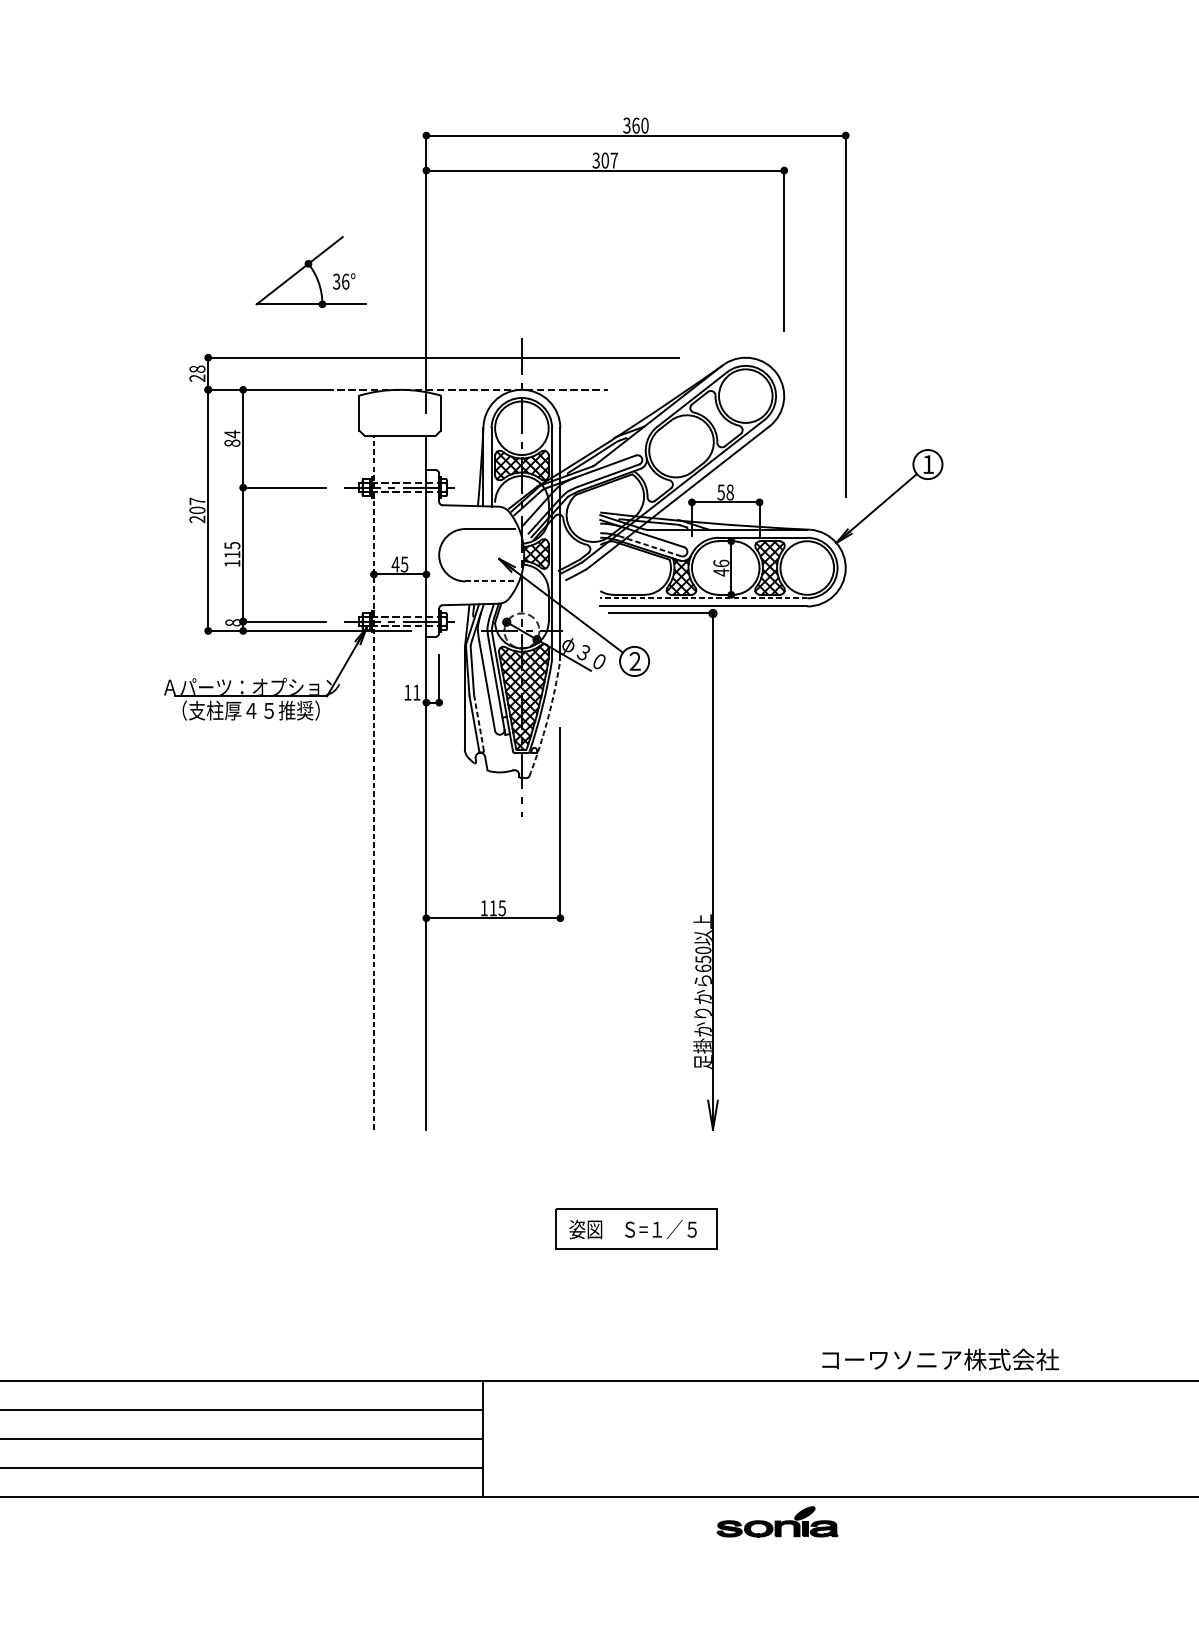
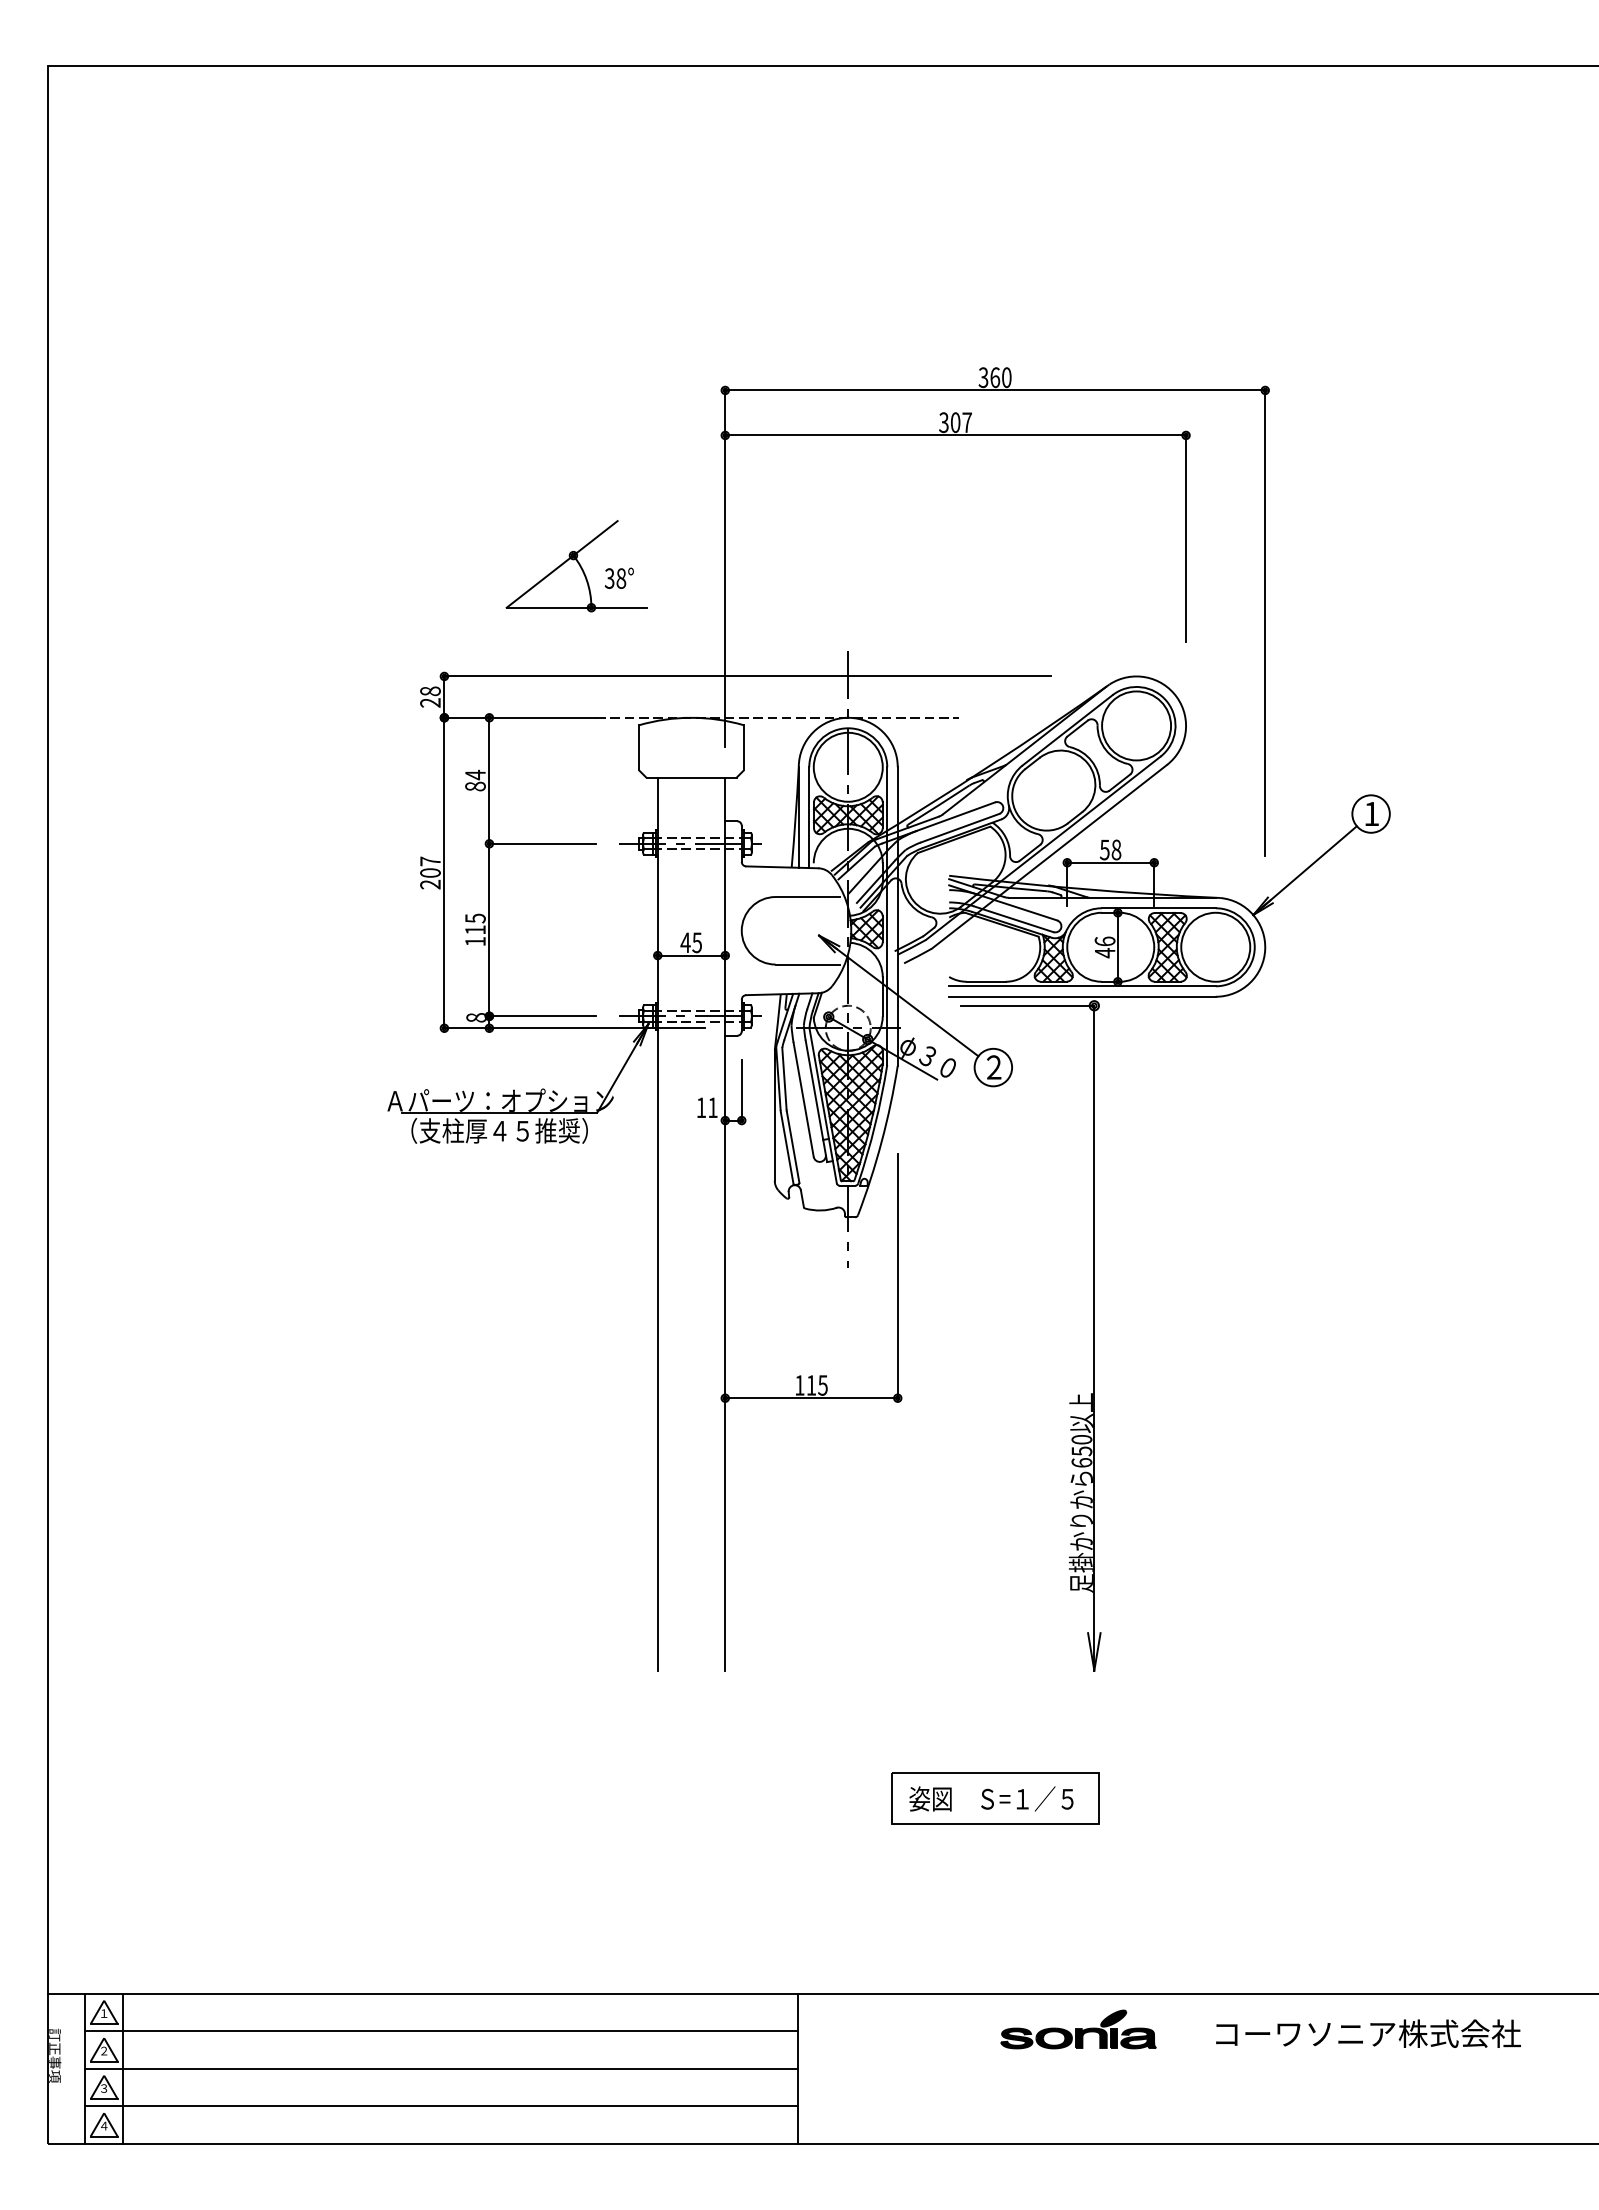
text: (345, 281) -> (621, 578), 36° -> 38°
line: (650, 546) -> (1013, 919), dashed -> solid
line: (491, 581) -> (808, 964), dashed -> solid
line: (703, 598) -> (1081, 986), dashed -> solid
arc: (547, 718) -> (881, 1141), dashed -> solid
line: (479, 722) -> (793, 1146), dashed -> solid
line: (373, 782) -> (657, 1223), dashed -> solid
text: (940, 1359) -> (1368, 2033), moved
part: (777, 1521) -> (1078, 2029), moved

